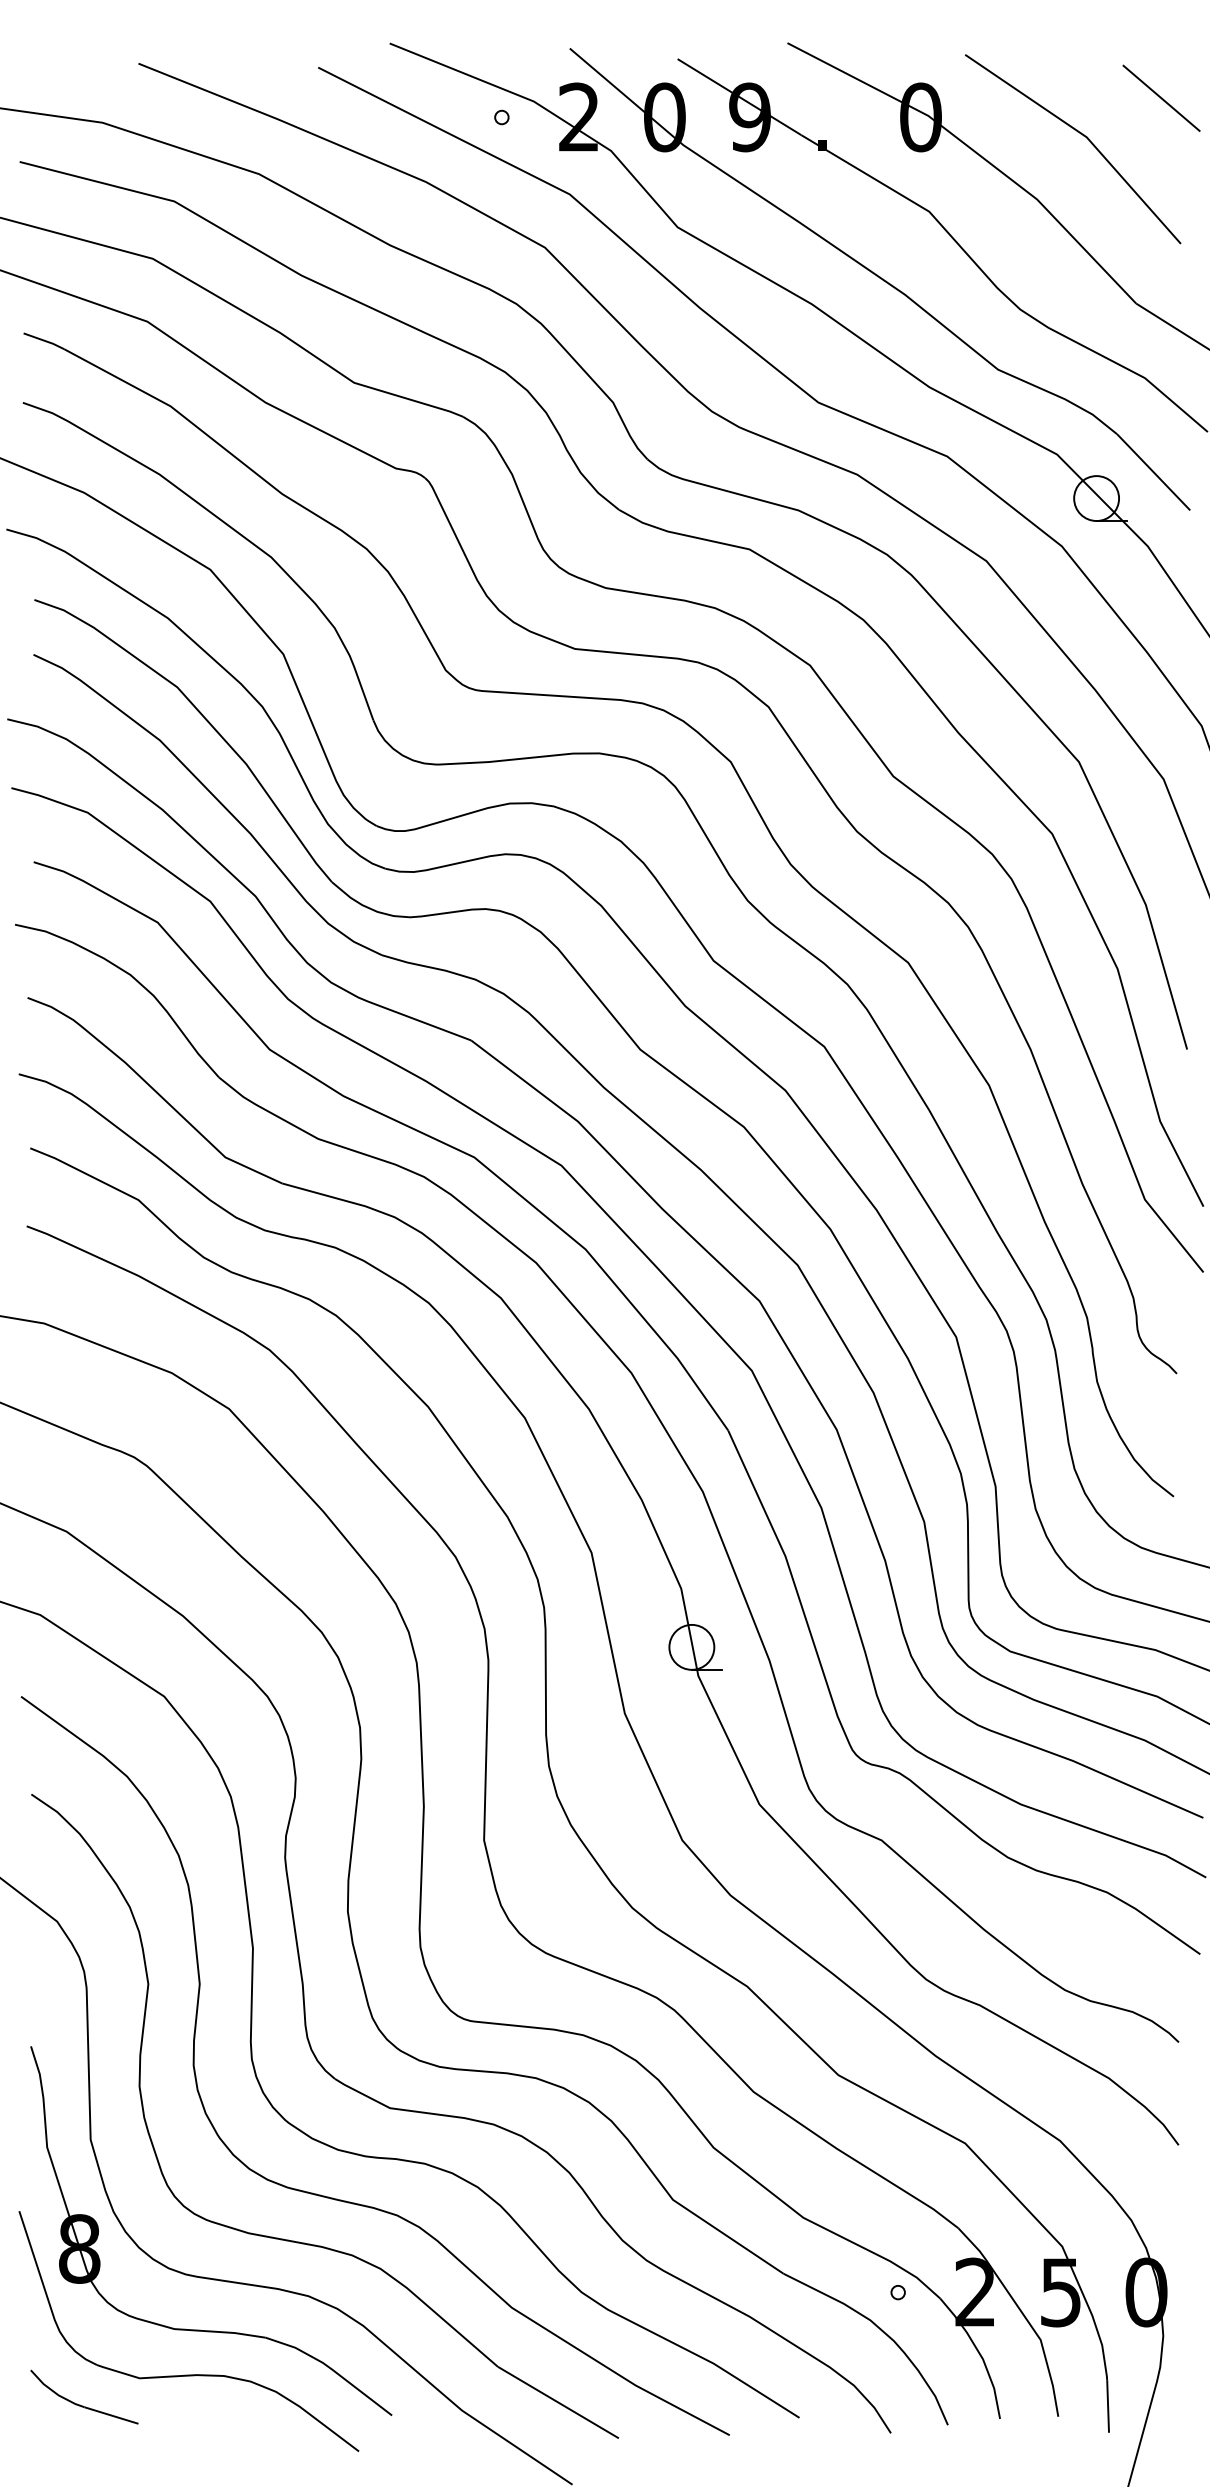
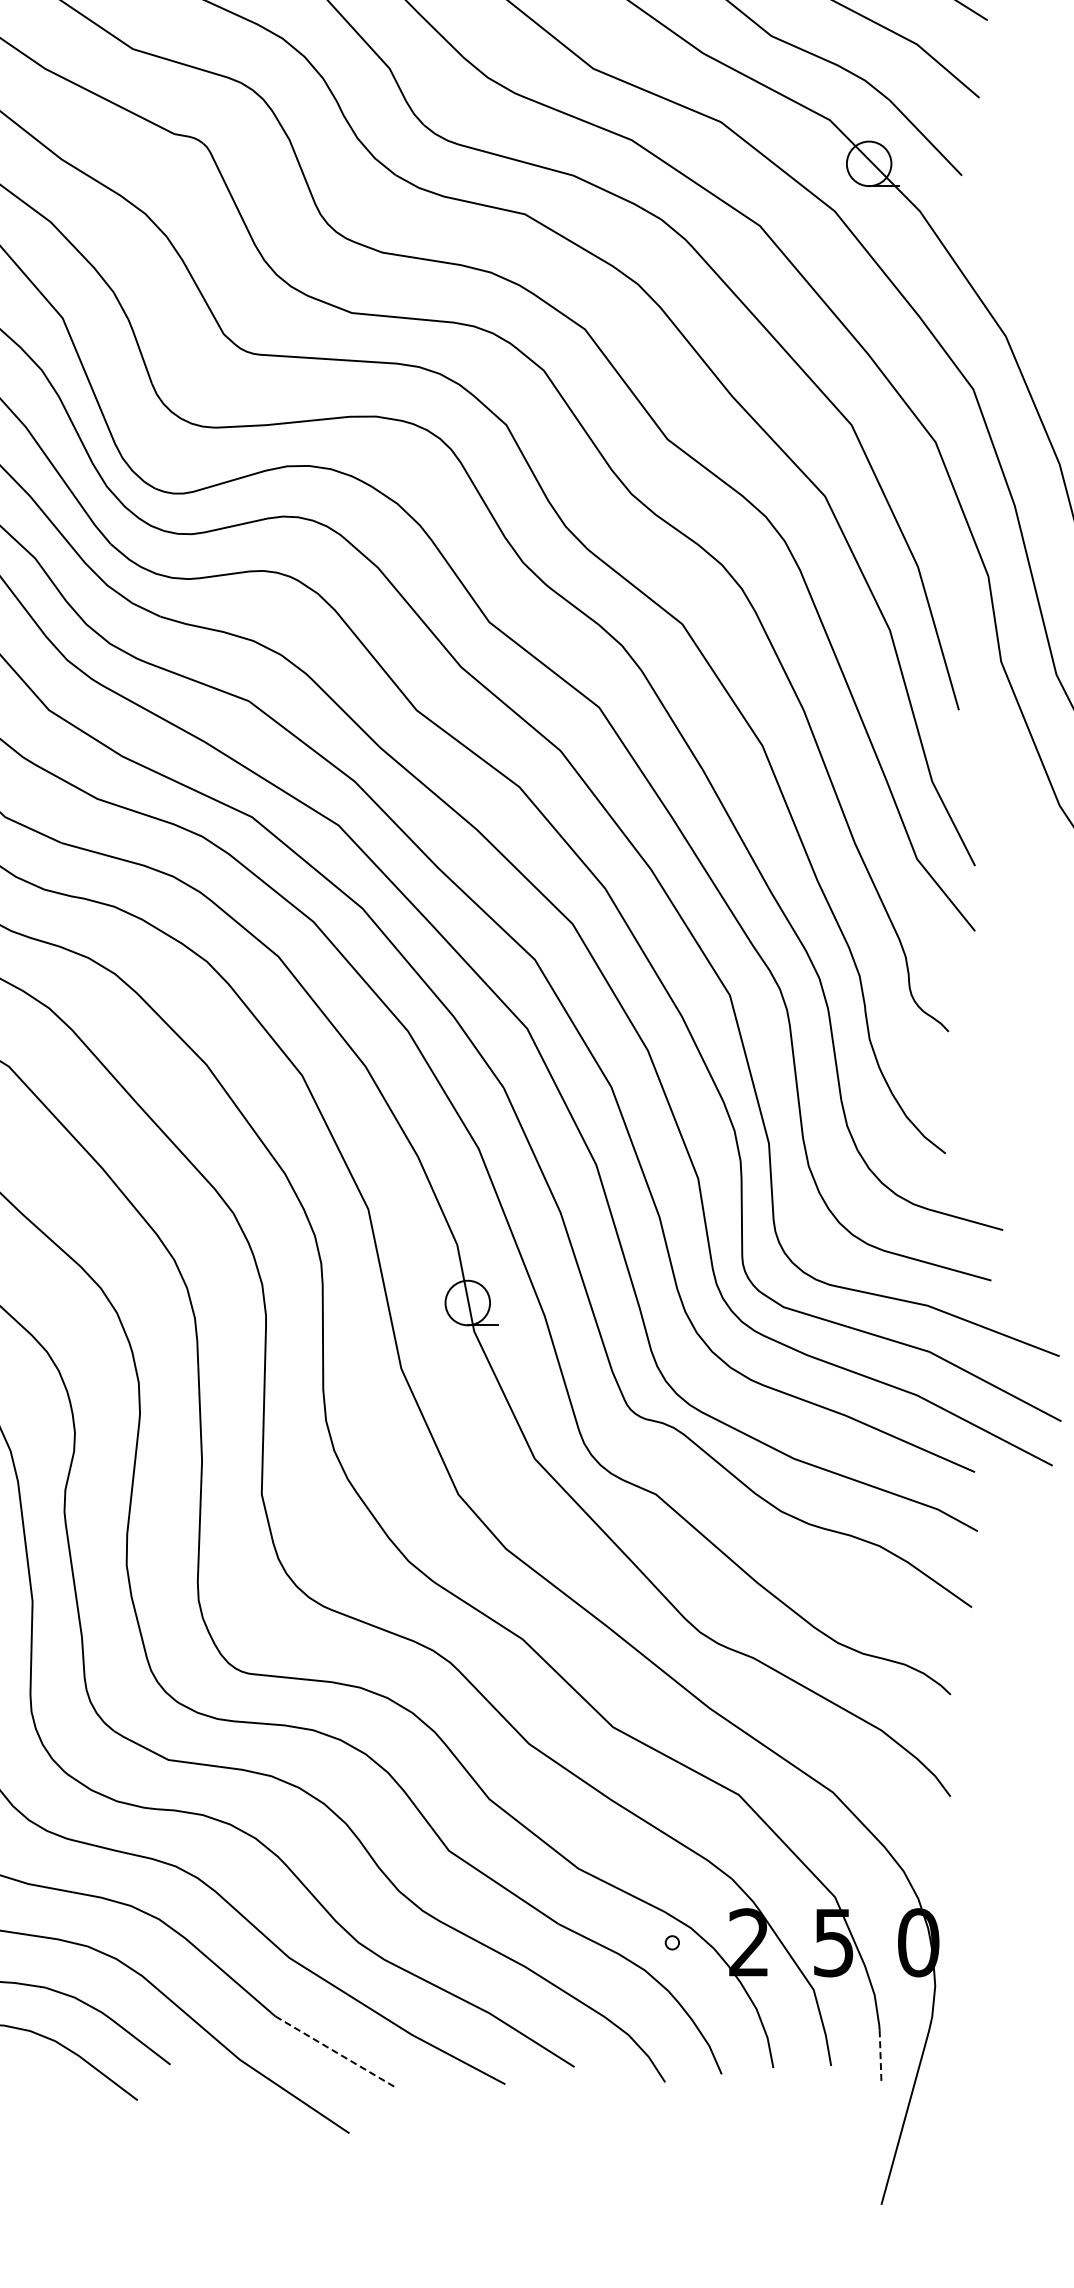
line: (558, 2402) -> (335, 2051), solid -> dashed
line: (1108, 2406) -> (880, 2055), solid -> dashed

